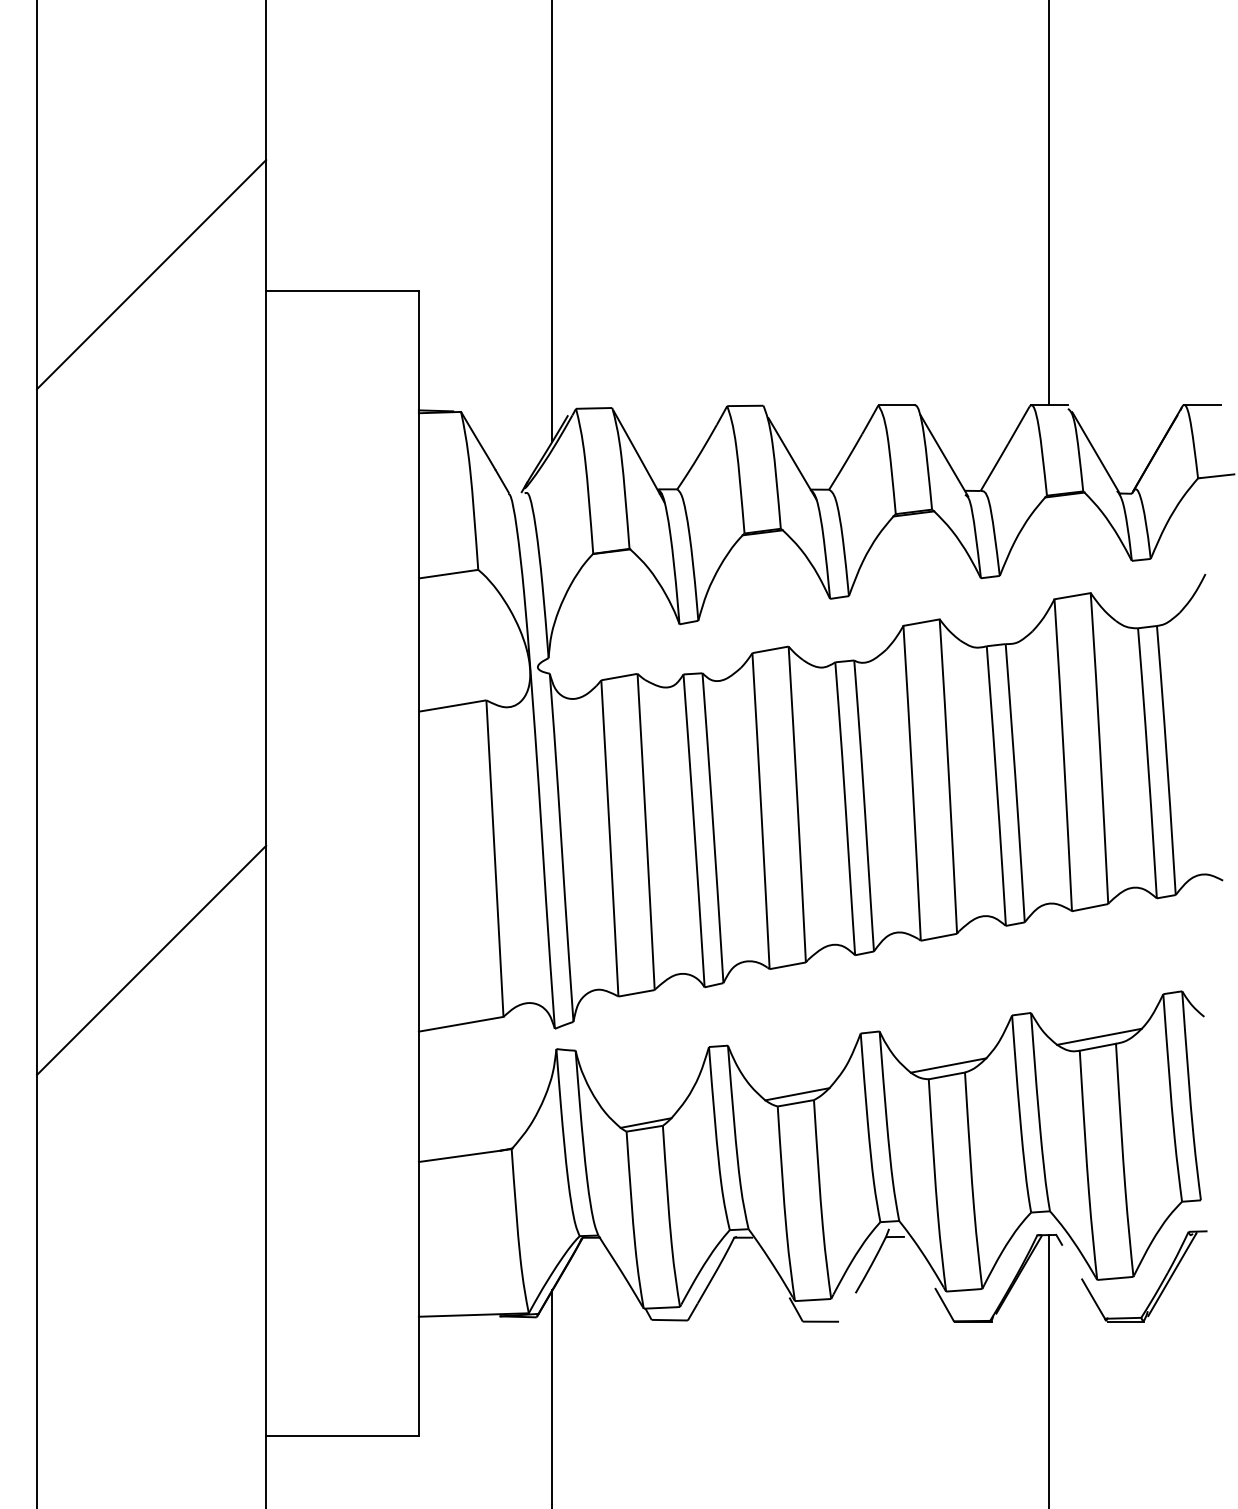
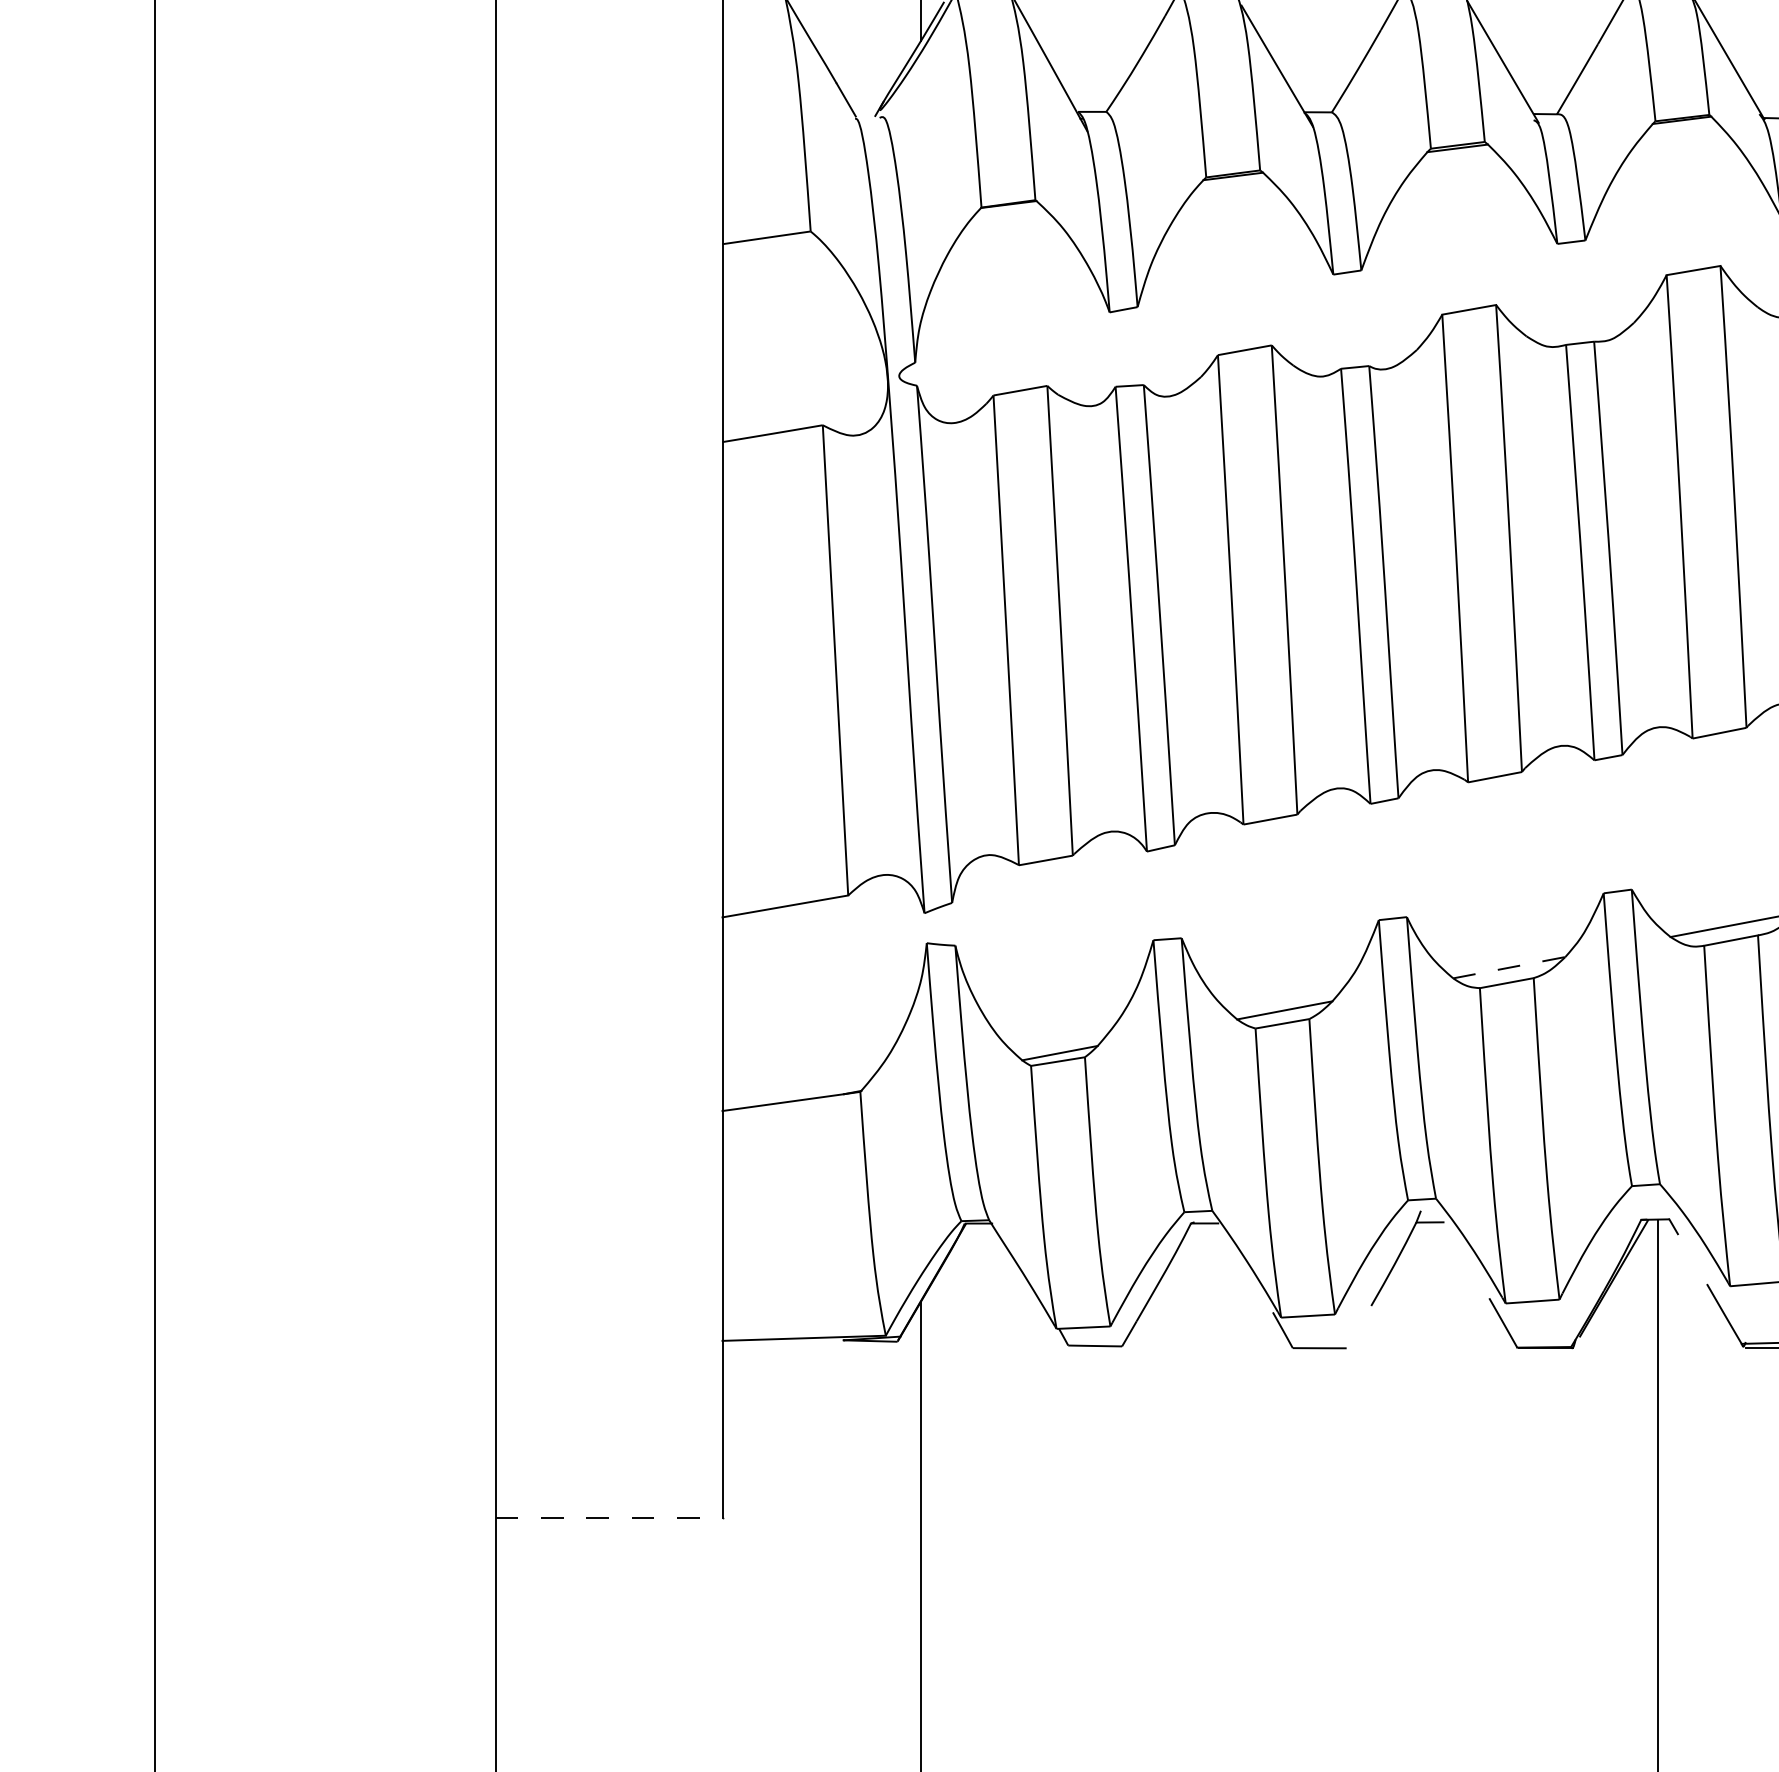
line: (151, 959) -> (325, 810), removed
line: (949, 1065) -> (1510, 967), solid -> dashed
line: (343, 1436) -> (610, 1518), solid -> dashed

